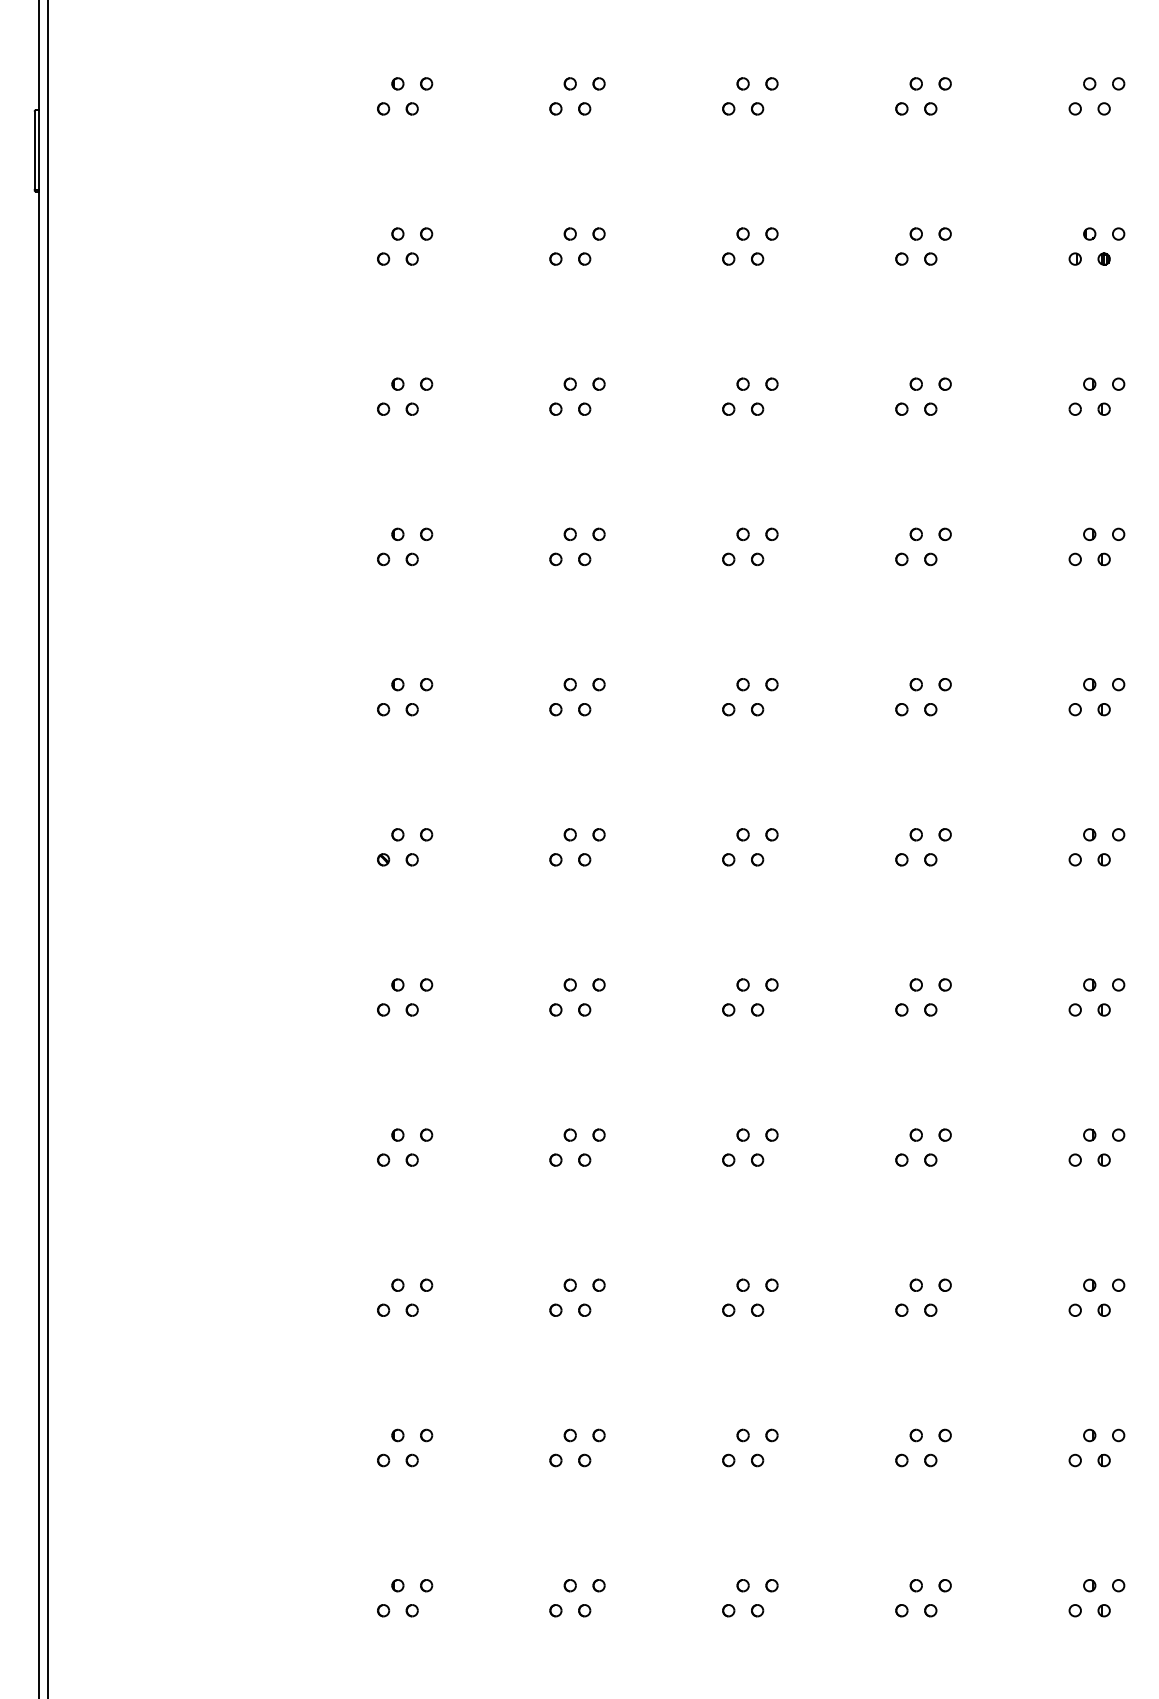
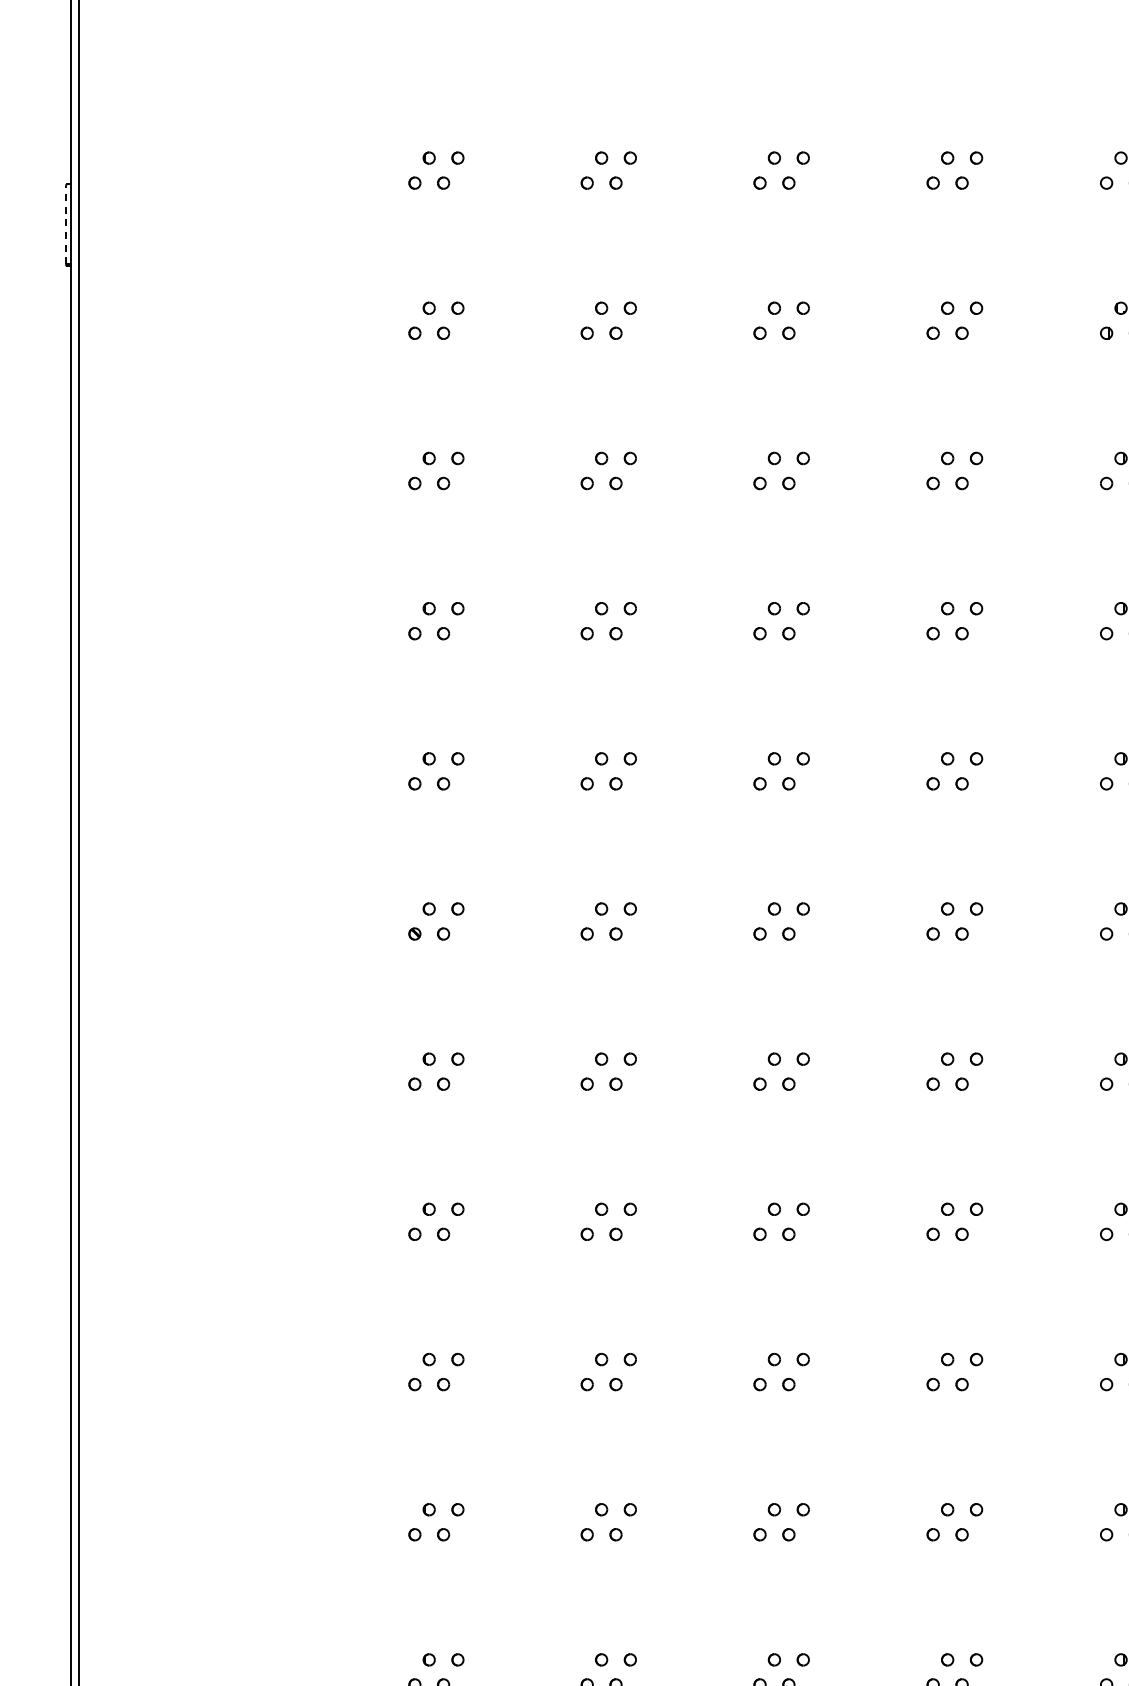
line: (34, 150) -> (65, 224), solid -> dashed

